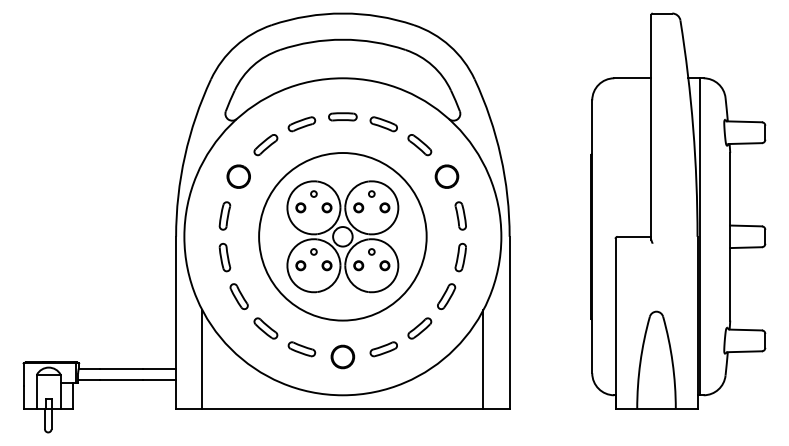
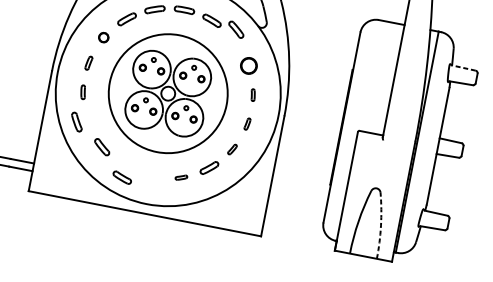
line: (744, 121) -> (463, 67), solid -> dashed
part: (419, 145) -> (236, 30), moved
part: (238, 176) -> (103, 37), size x0.6
part: (224, 215) -> (88, 62), size x0.7
part: (460, 215) -> (253, 94), size x0.6
part: (224, 257) -> (82, 92), size x0.7
part: (460, 257) -> (247, 124), size x0.6
part: (238, 296) -> (76, 121), moved
part: (446, 296) -> (232, 149), size x0.6
part: (301, 349) -> (121, 177), moved
part: (383, 349) -> (181, 177), size x0.6
part: (342, 356) -> (151, 177), removed
line: (202, 359) -> (53, 160), removed
line: (483, 359) -> (249, 198), removed
arc: (672, 362) -> (380, 225), solid -> dashed

